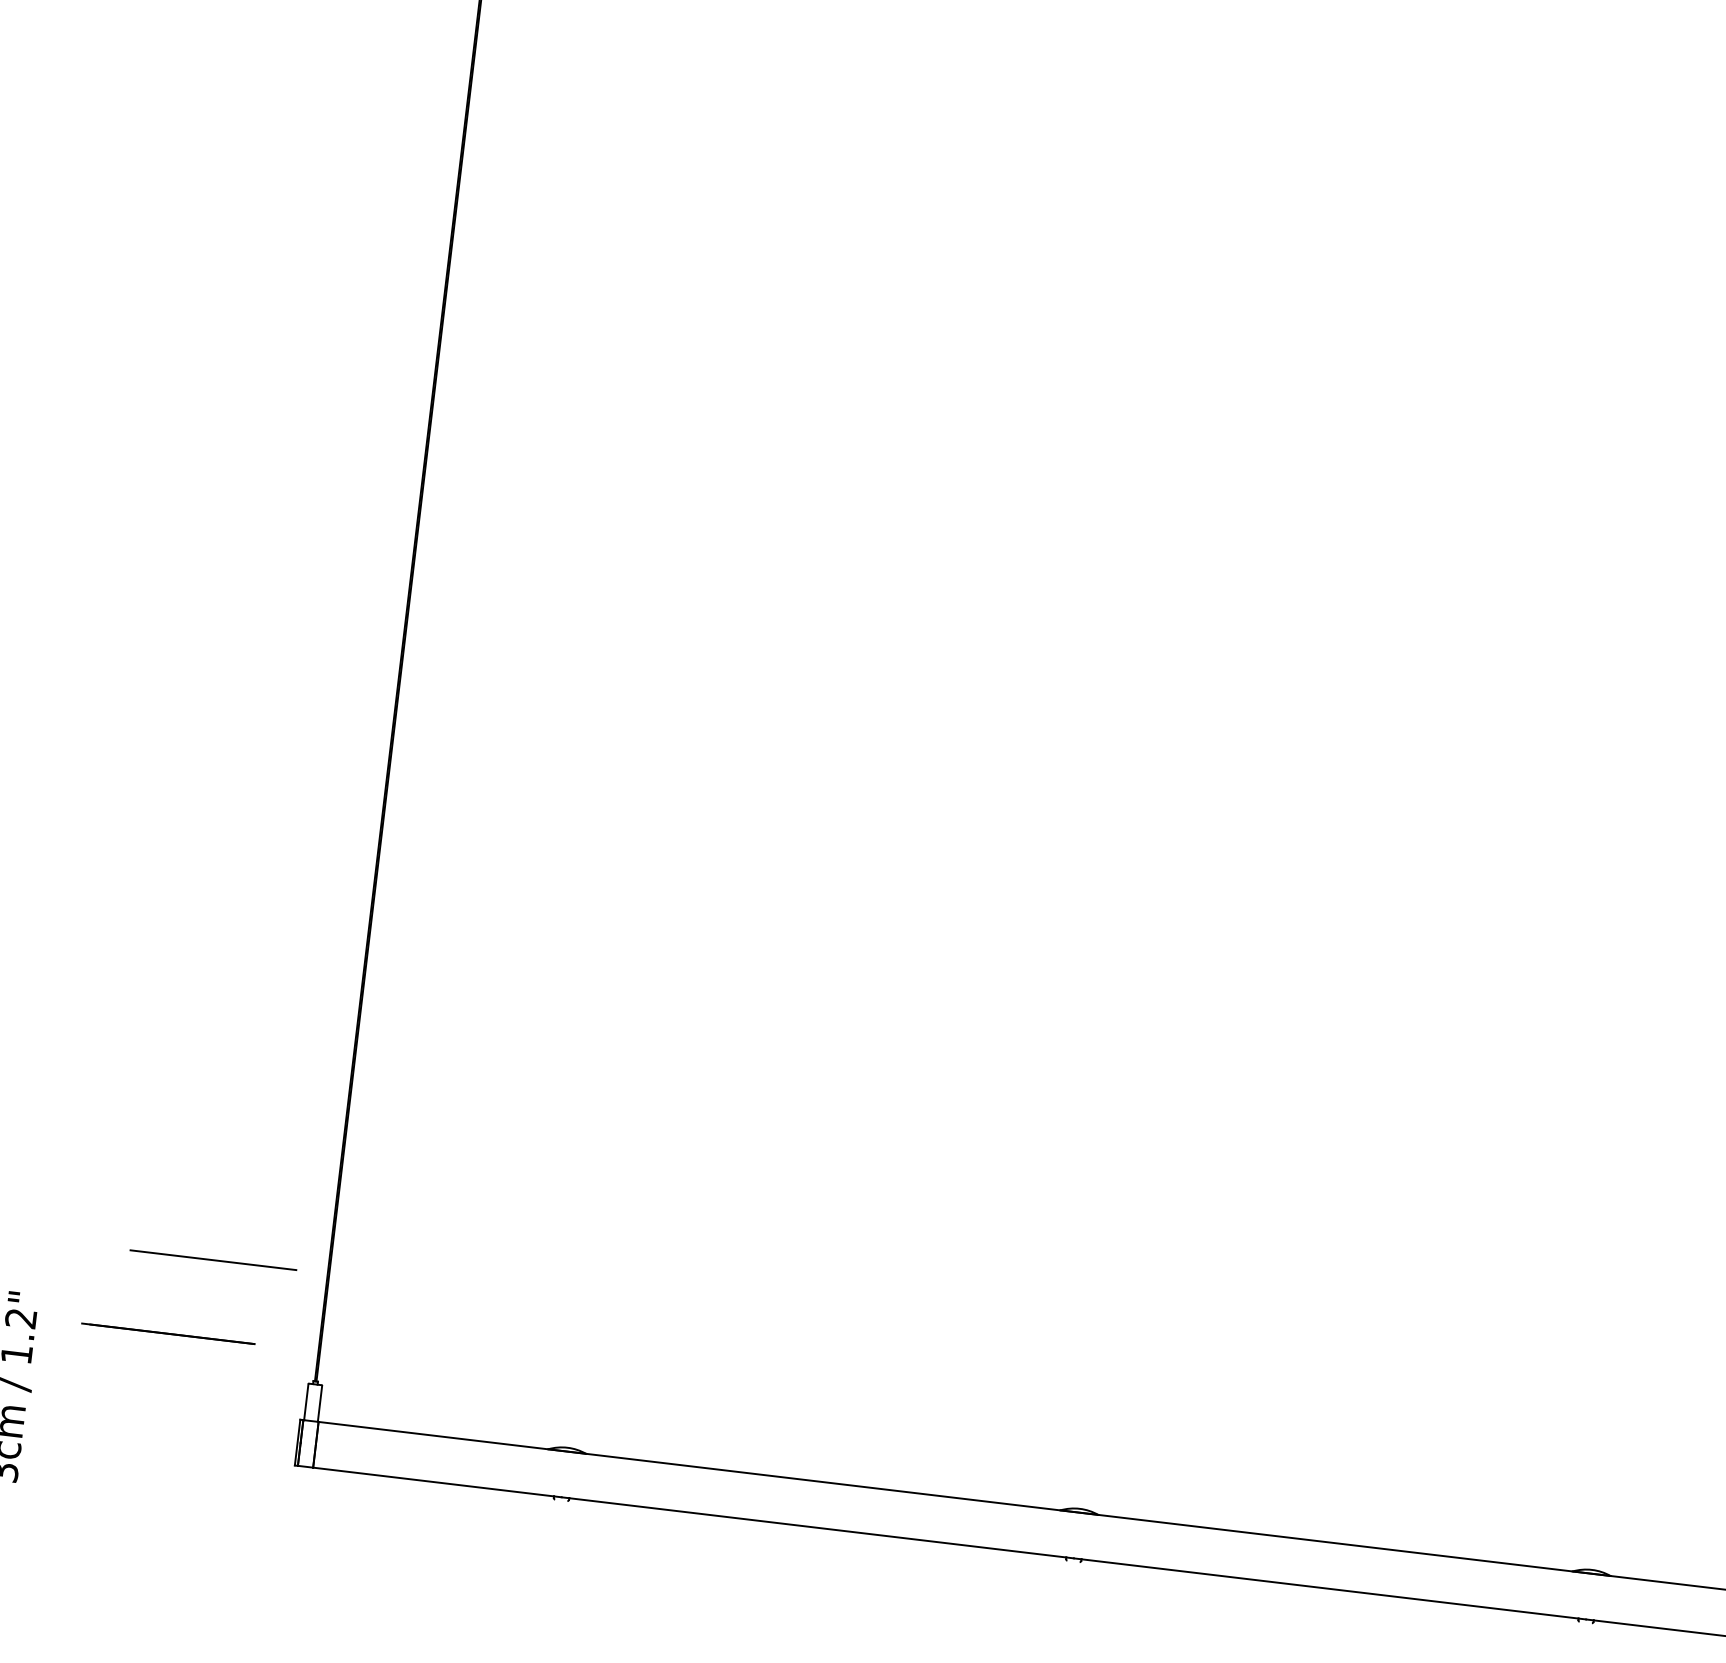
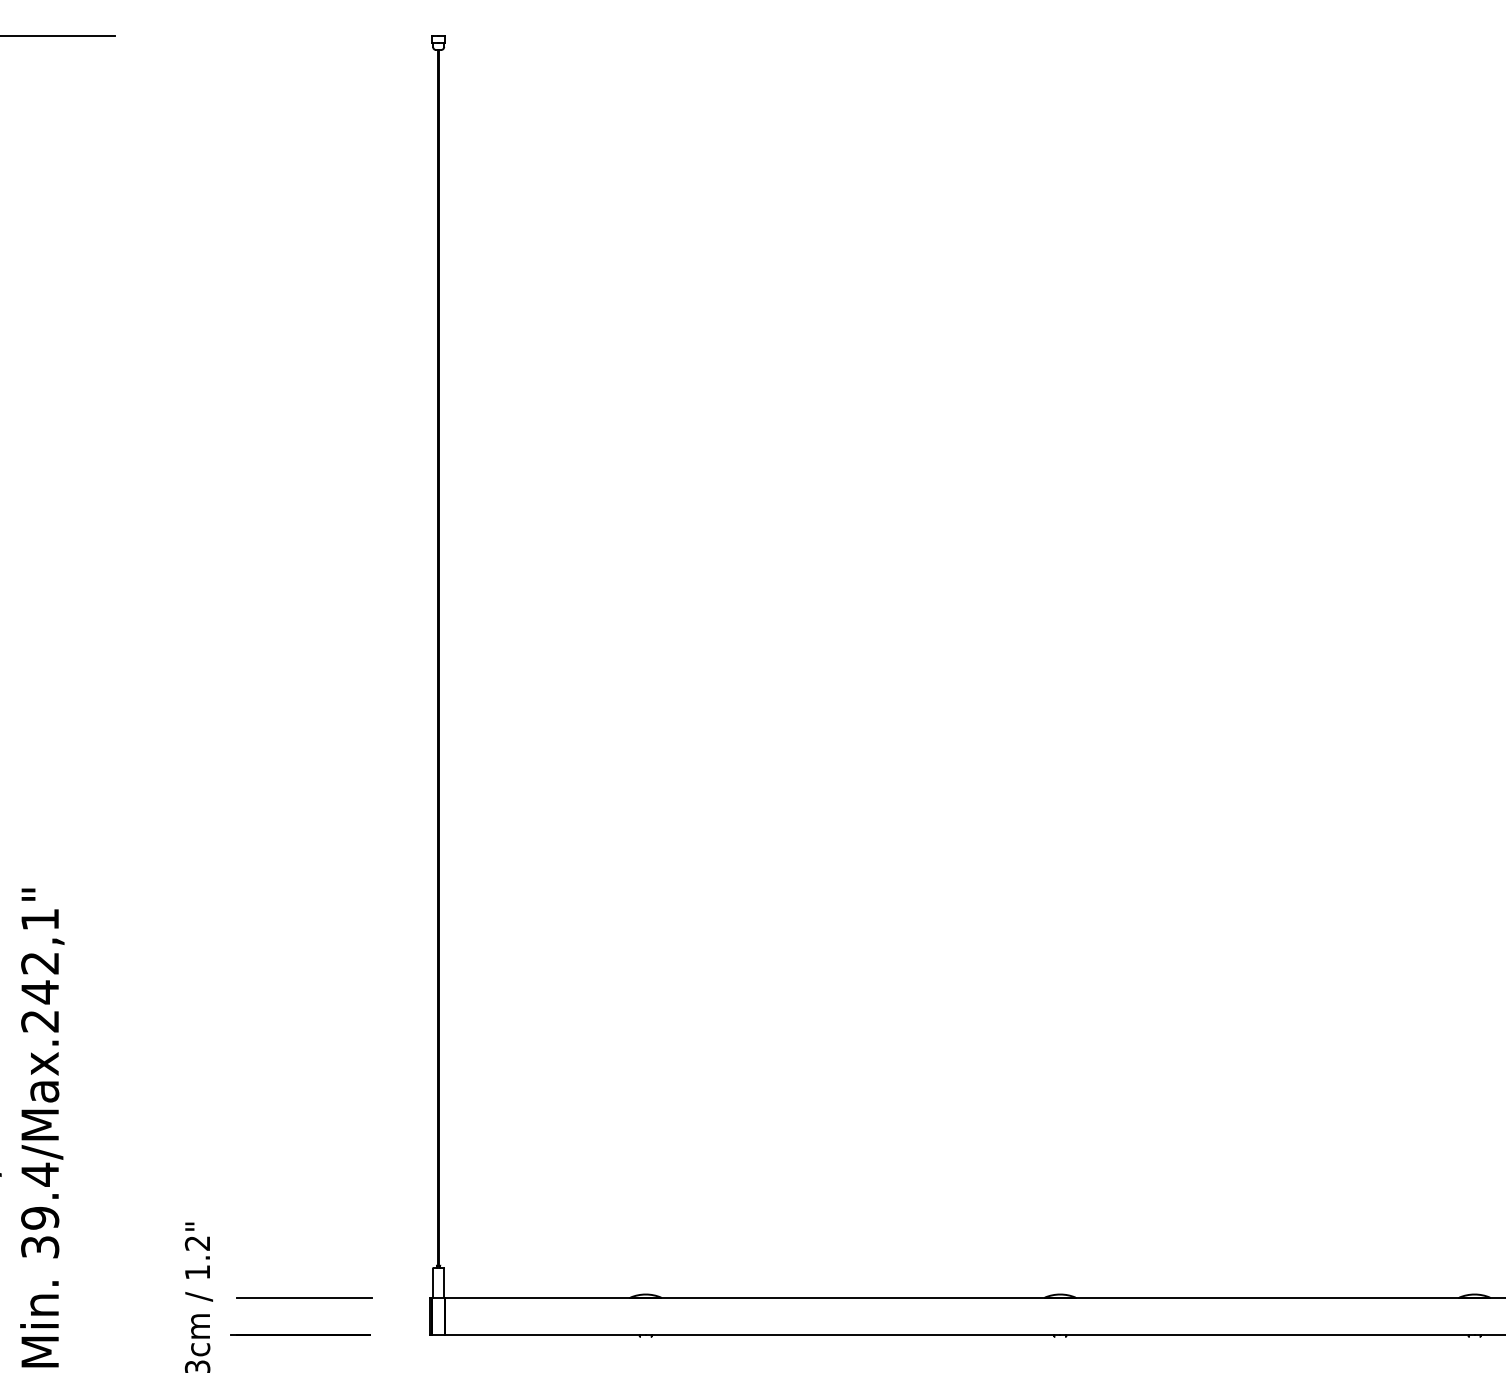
line: (213, 1260) -> (304, 1297), moved
line: (168, 1333) -> (300, 1334), moved

